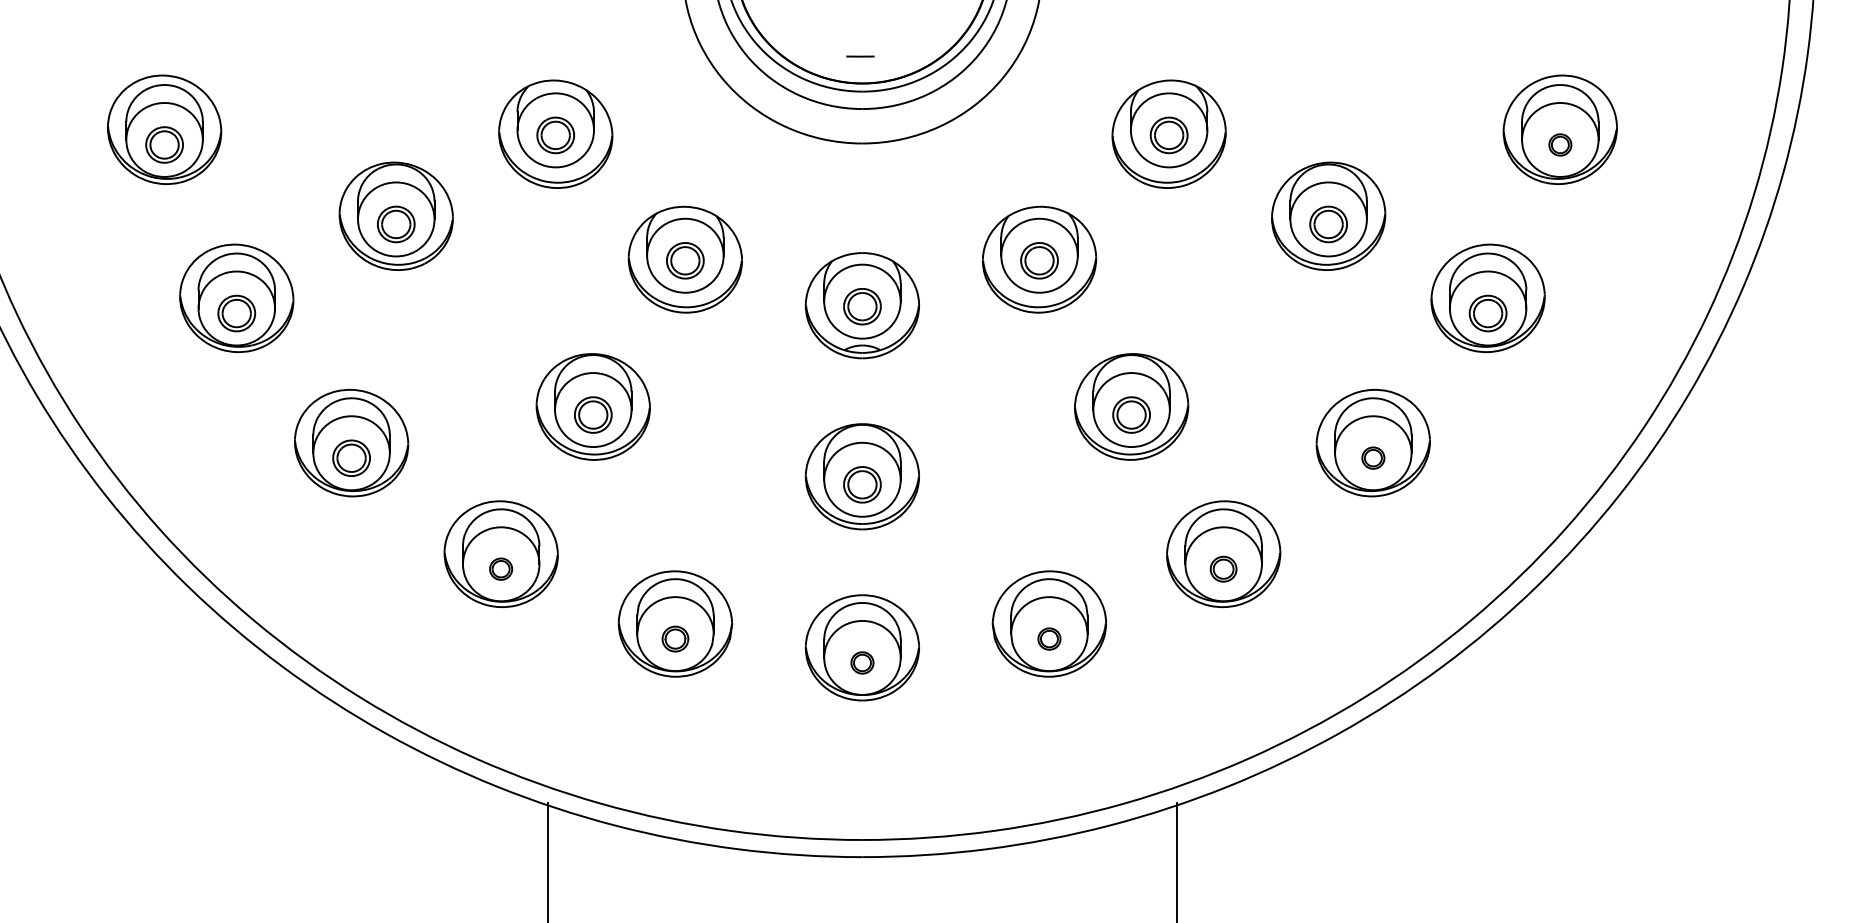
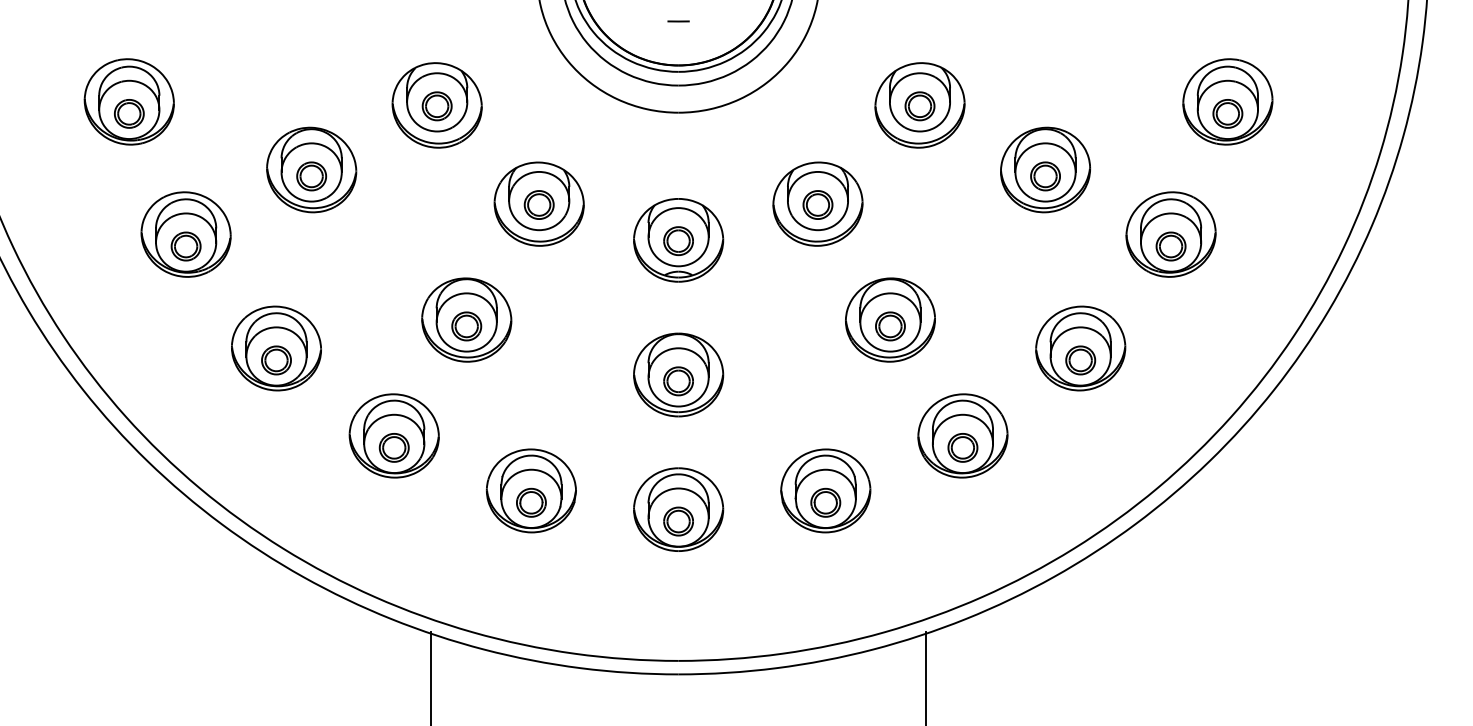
line: (860, 56) -> (678, 21), moved
part: (1560, 144) -> (1228, 113), size x1.67
part: (1373, 457) -> (1080, 359), size x1.67
part: (500, 568) -> (393, 447), size x1.67
part: (1223, 568) -> (962, 447), size x1.43
part: (675, 638) -> (531, 502), size x1.43
part: (1049, 638) -> (825, 502), size x1.67
part: (862, 662) -> (678, 521), size x1.67

